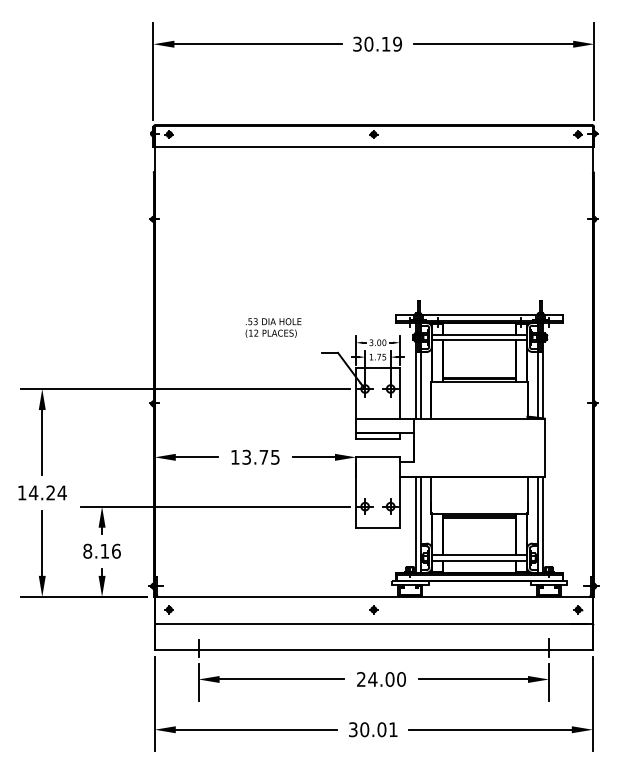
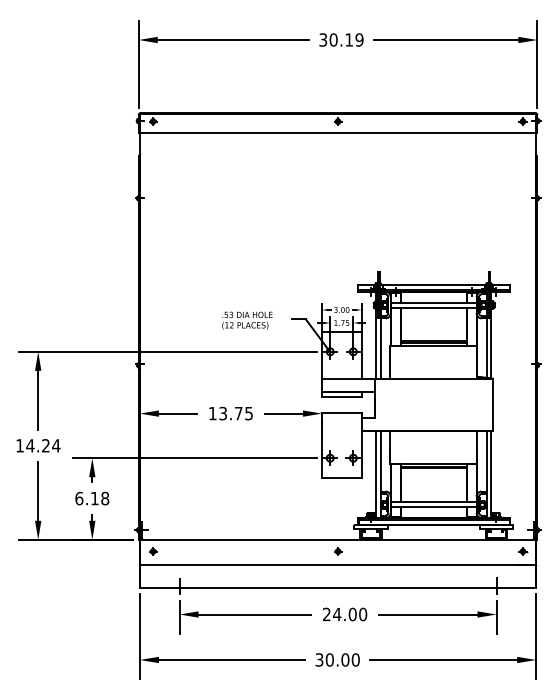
text: (273, 327) -> (247, 320), moved
text: (102, 551) -> (92, 498), 8.16 -> 6.18
text: (393, 729) -> (355, 659), 30.01 -> 30.00

